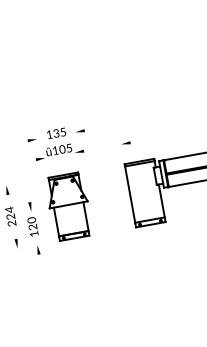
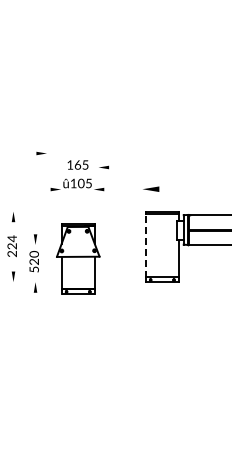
text: (56, 133) -> (77, 164), 135 -> 165
part: (32, 140) -> (41, 153), moved
part: (126, 143) -> (151, 189), size x1.6
line: (129, 194) -> (145, 245), solid -> dashed
part: (69, 206) -> (78, 258), moved
text: (33, 234) -> (33, 269), 120 -> 520

